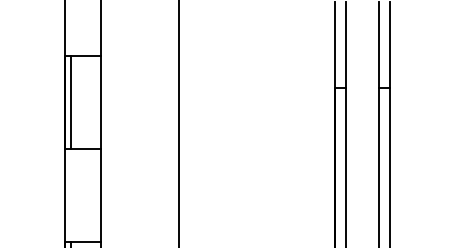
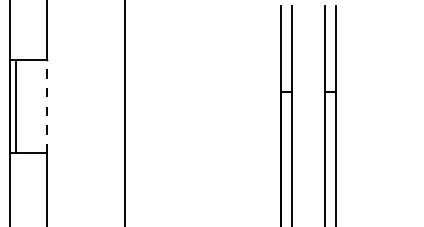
line: (101, 102) -> (46, 106), solid -> dashed

